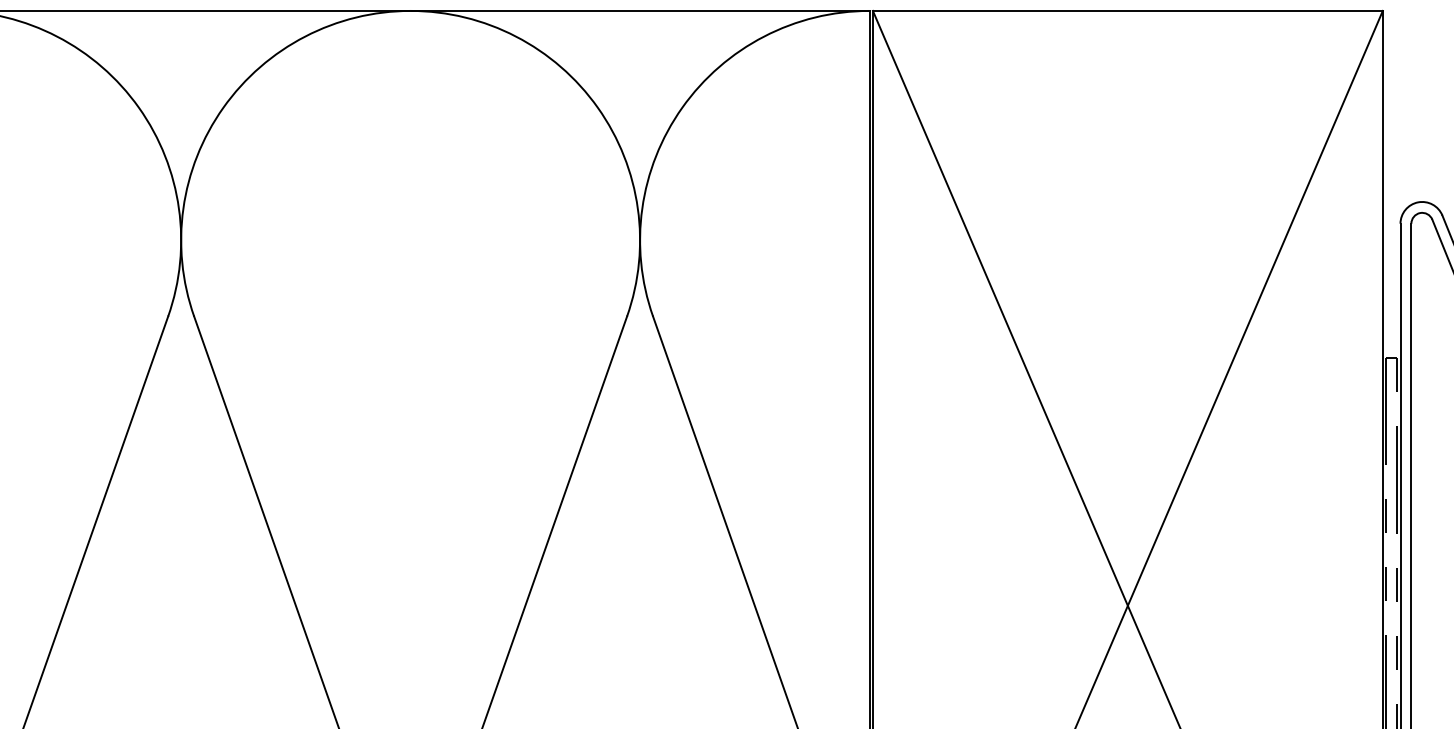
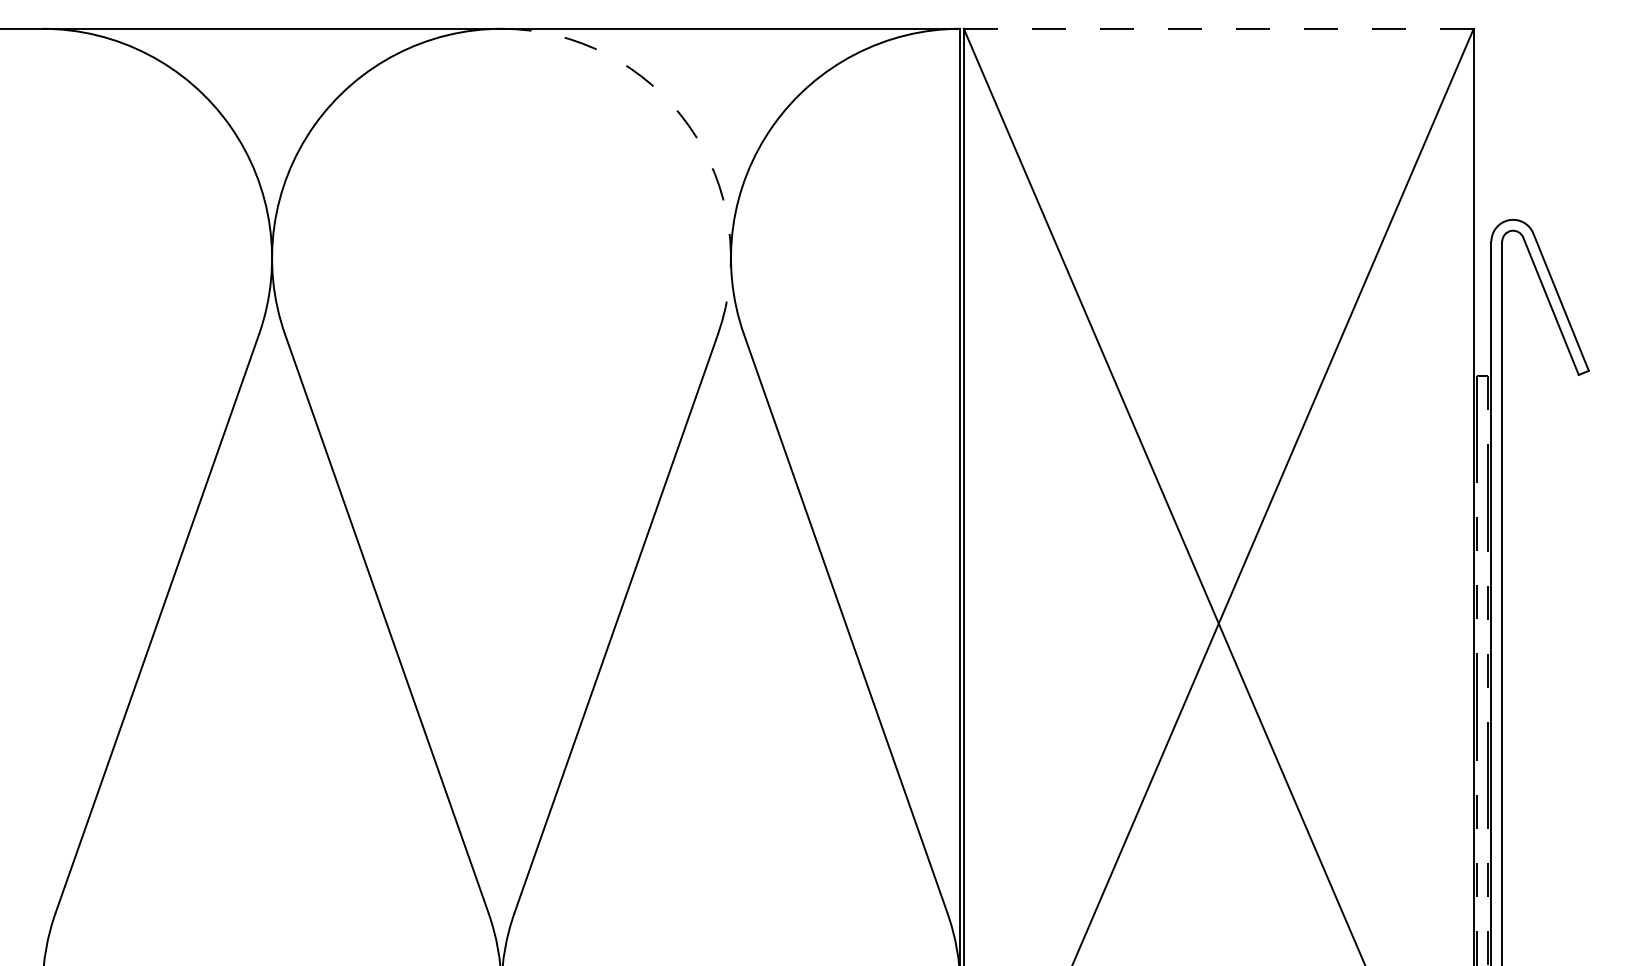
line: (1127, 10) -> (1218, 28), solid -> dashed
arc: (597, 107) -> (688, 125), solid -> dashed

